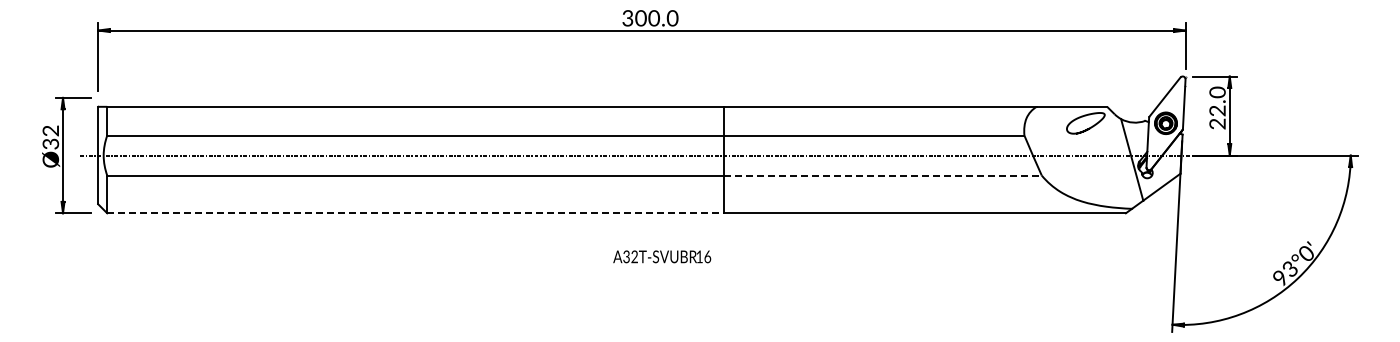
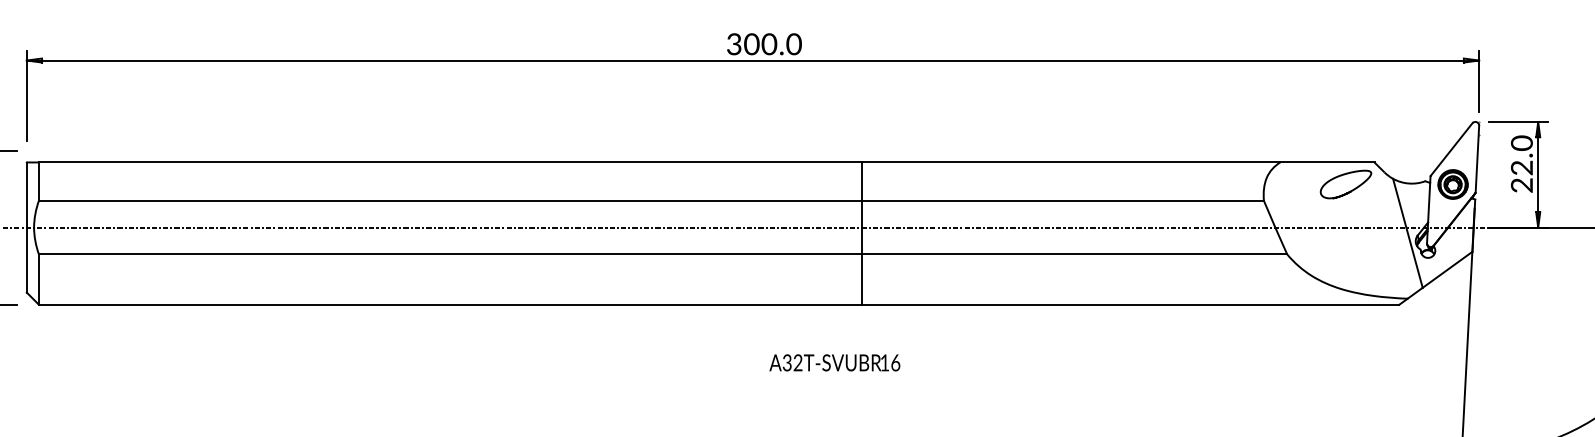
line: (882, 175) -> (1074, 254), dashed -> solid
line: (416, 213) -> (451, 304), dashed -> solid
text: (662, 256) -> (835, 362), moved

